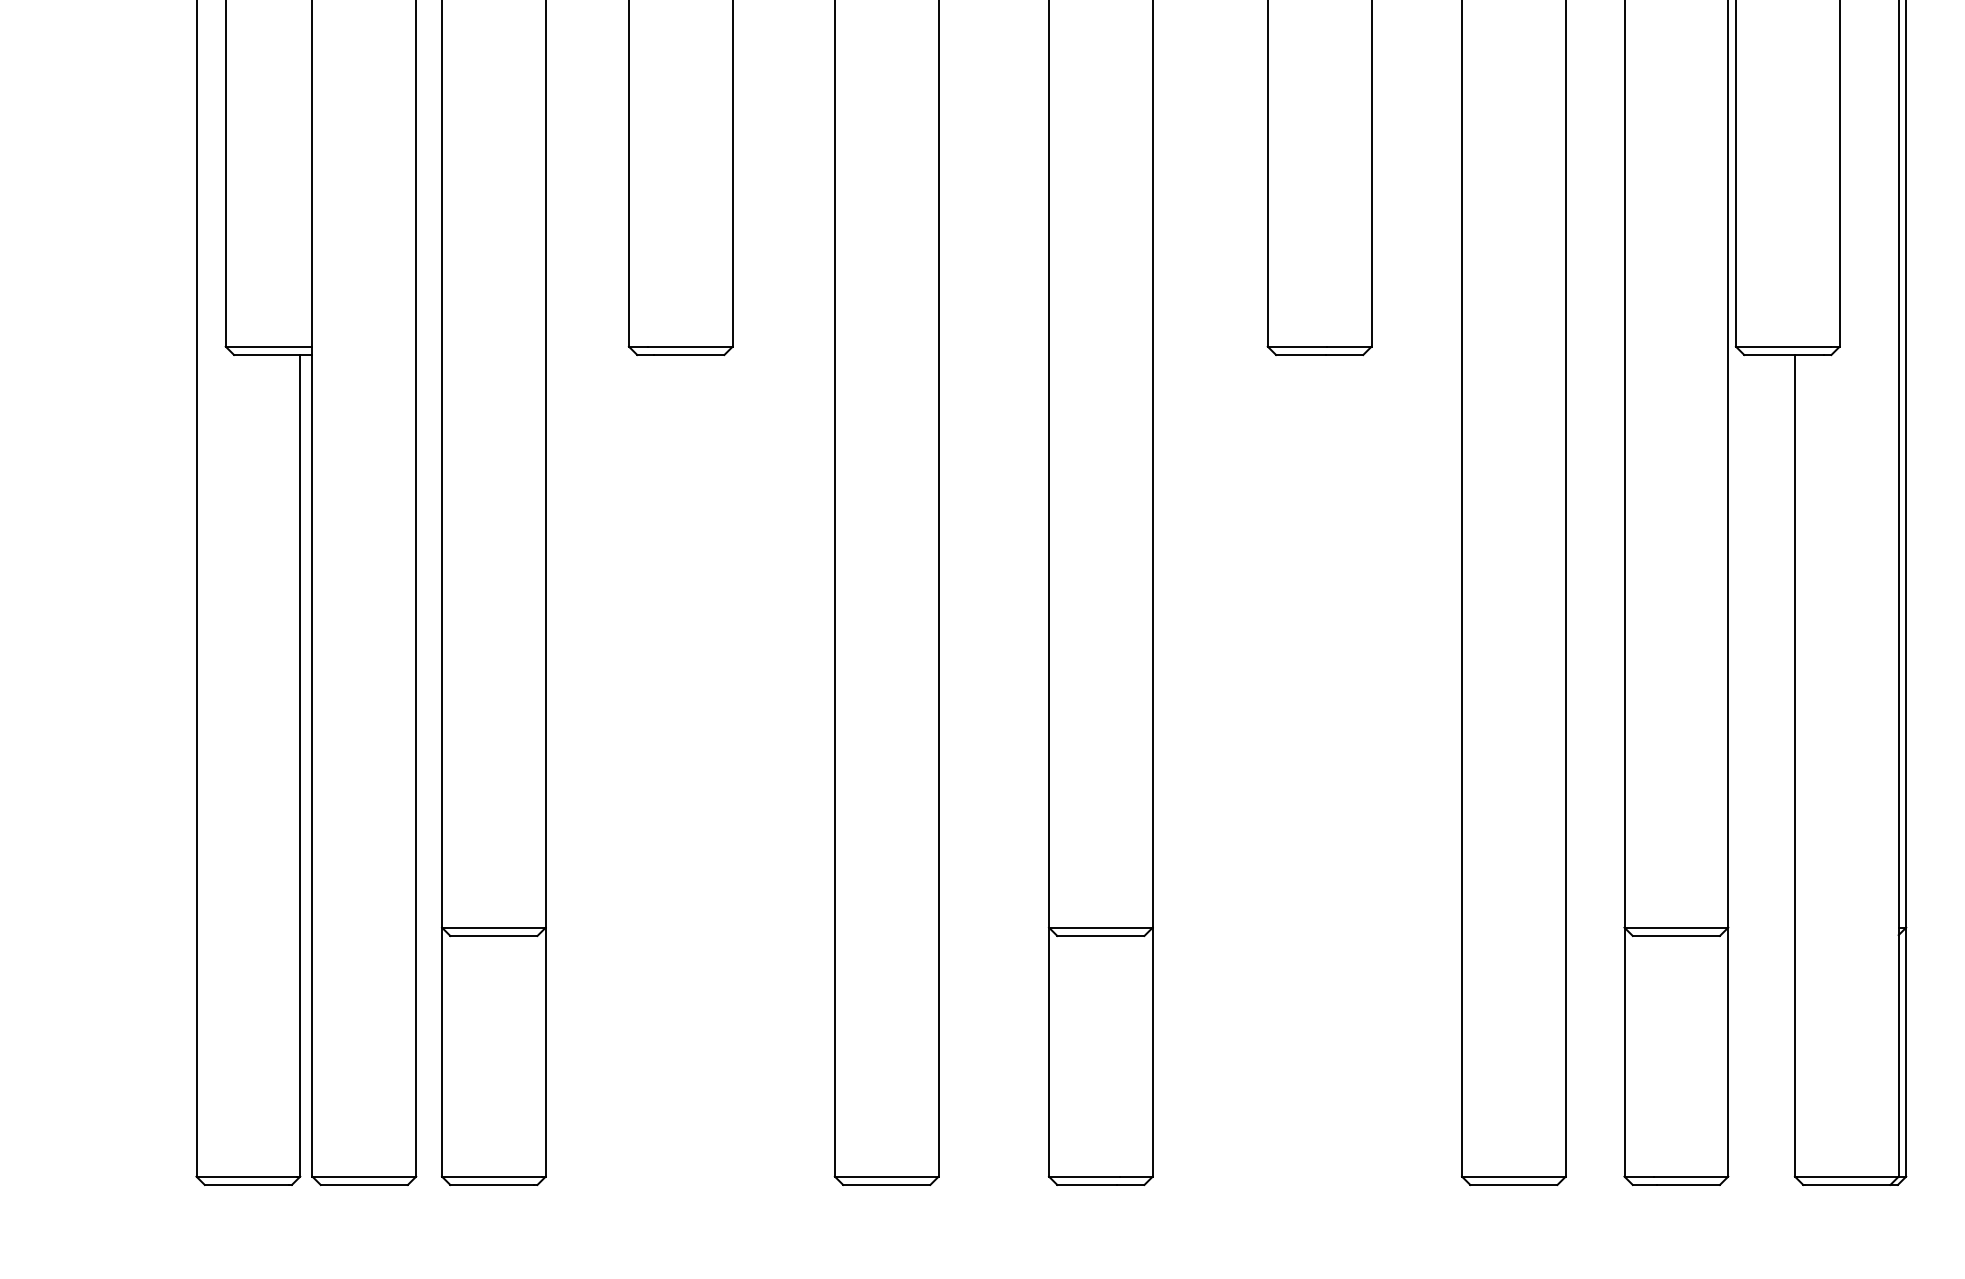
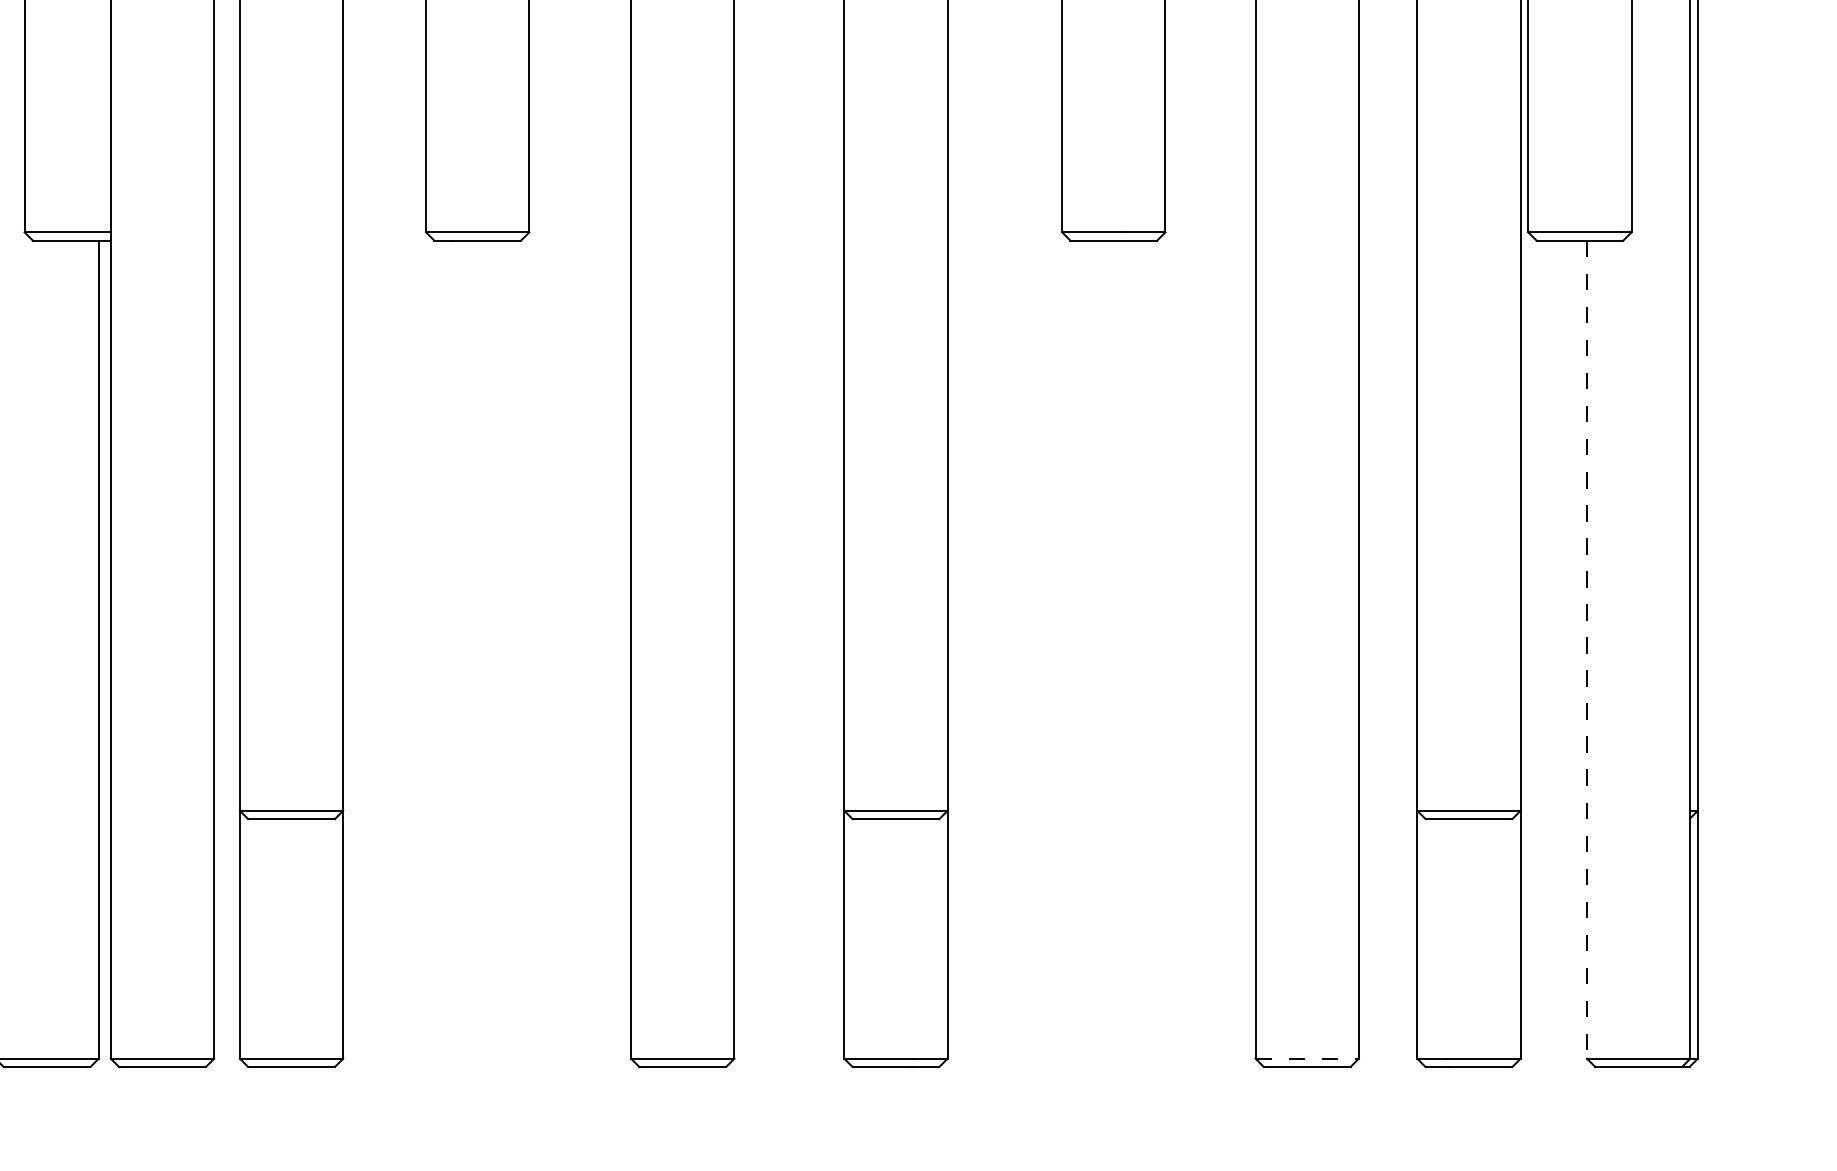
line: (1794, 765) -> (1586, 649), solid -> dashed
line: (1513, 1176) -> (1306, 1058), solid -> dashed

